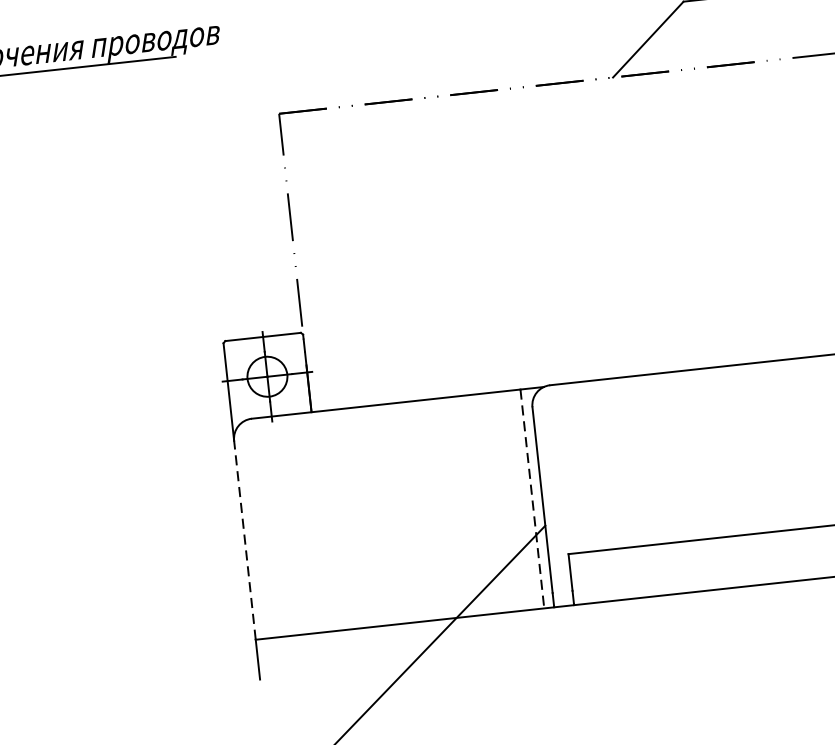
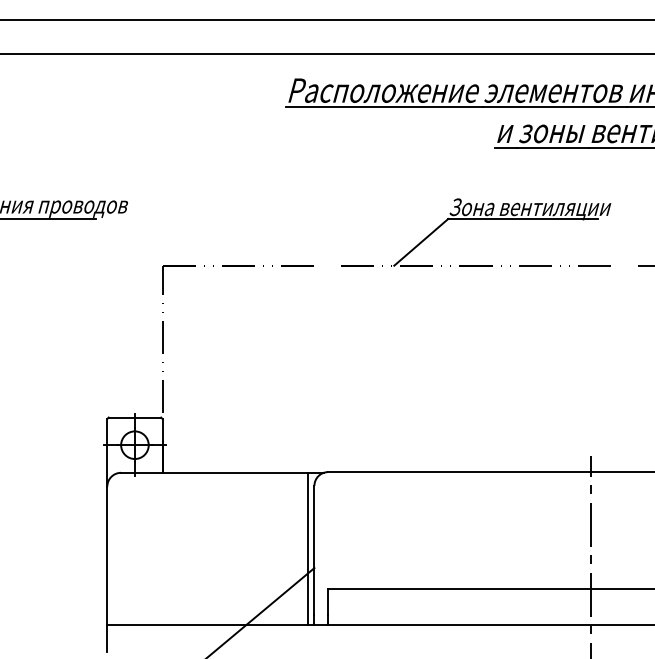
line: (532, 498) -> (307, 548), dashed -> solid
line: (245, 539) -> (107, 555), dashed -> solid

